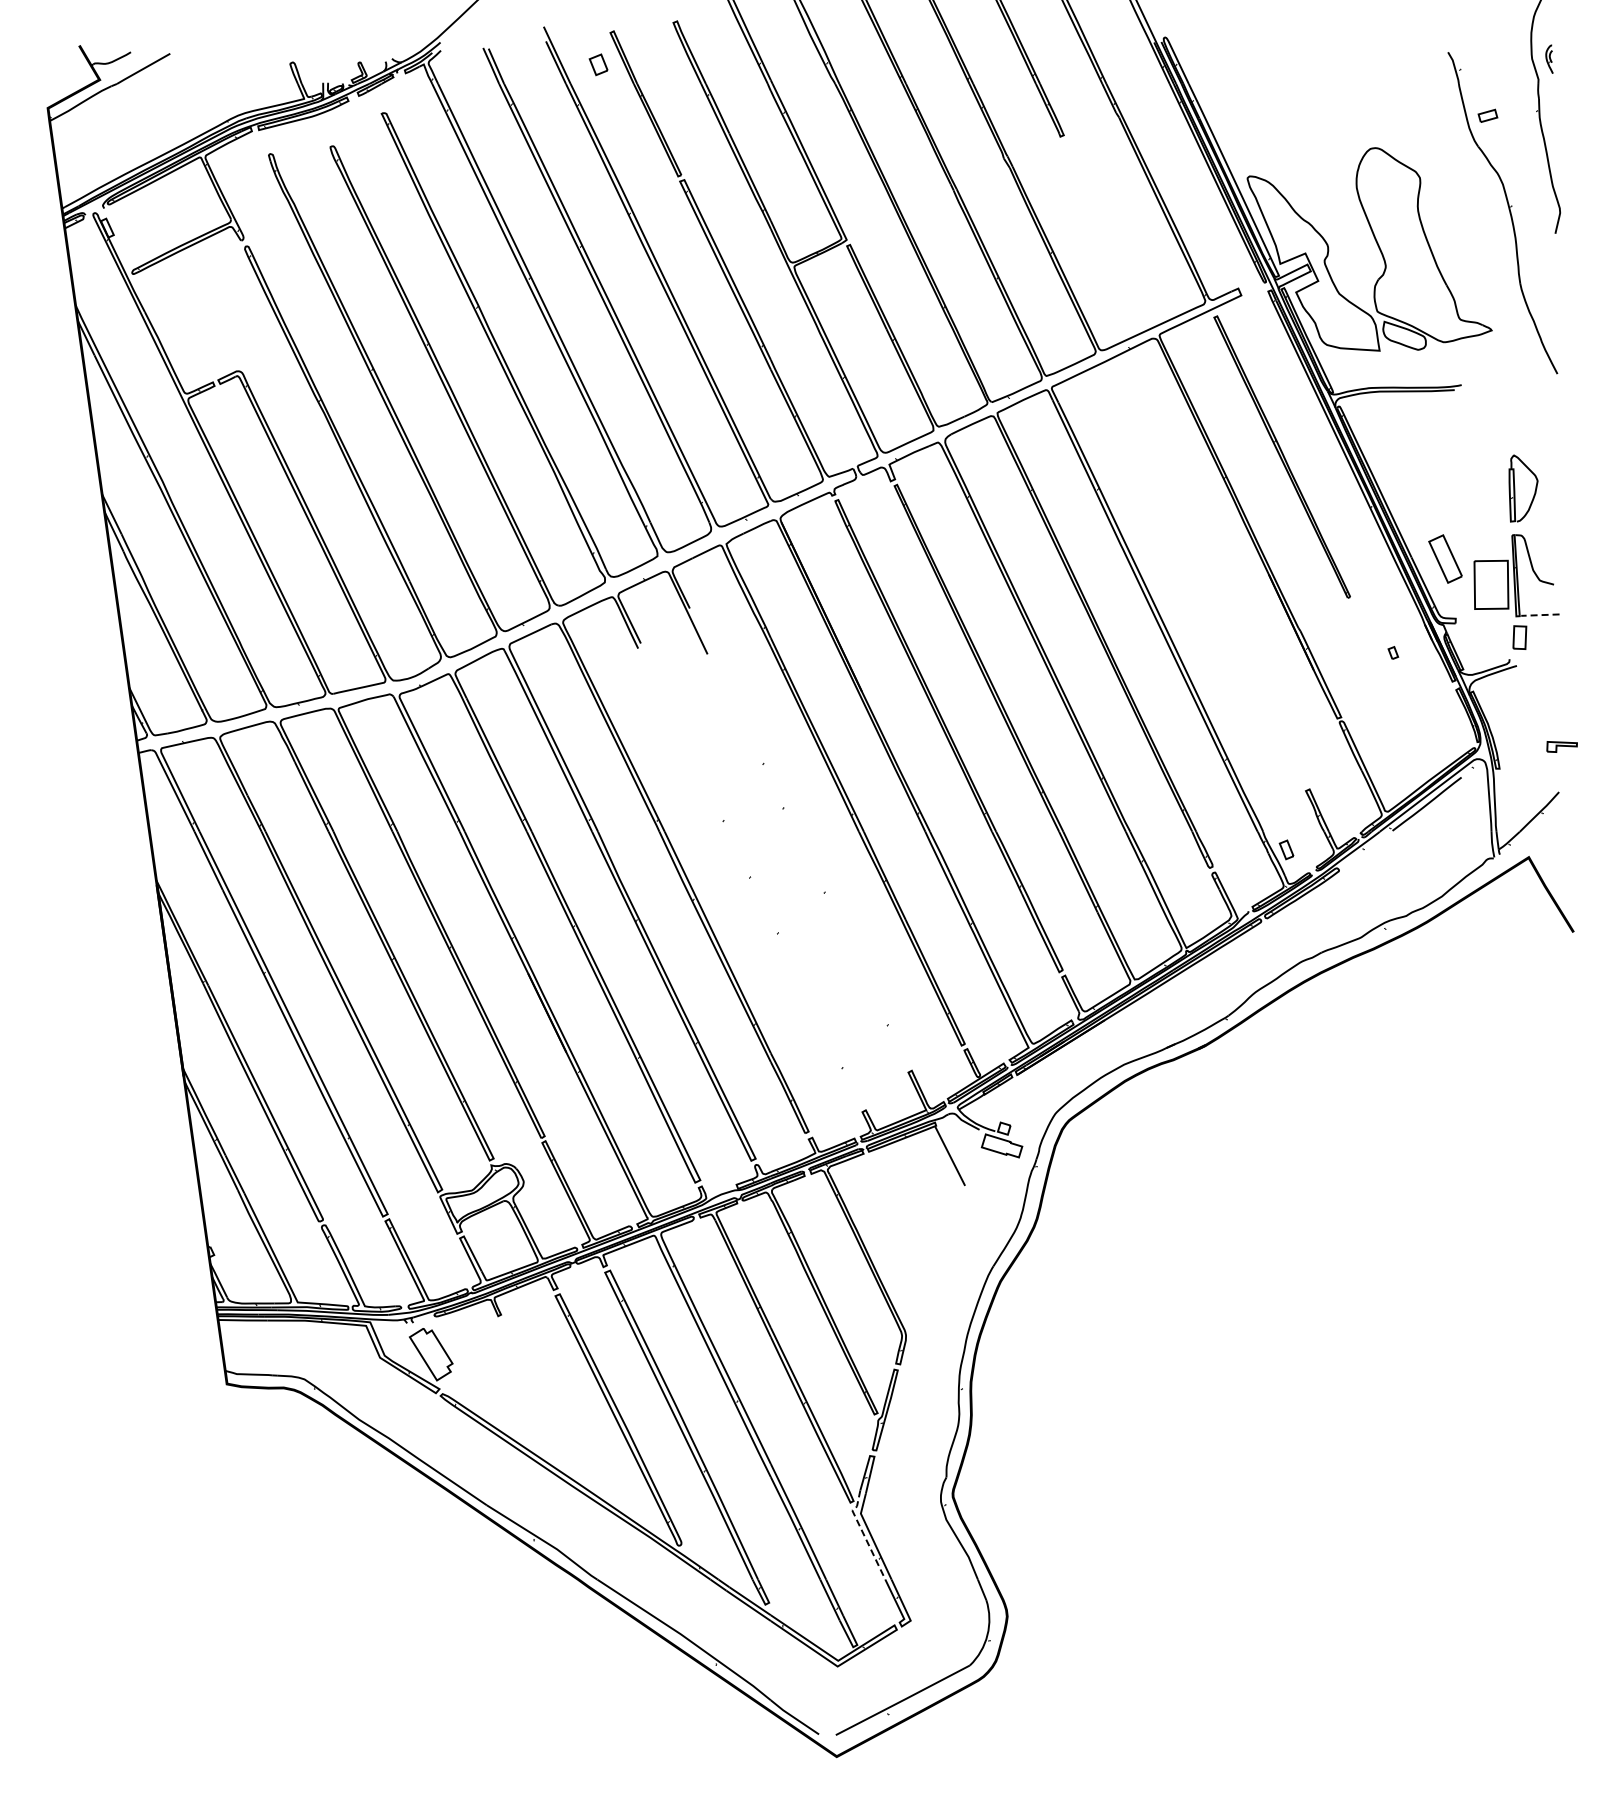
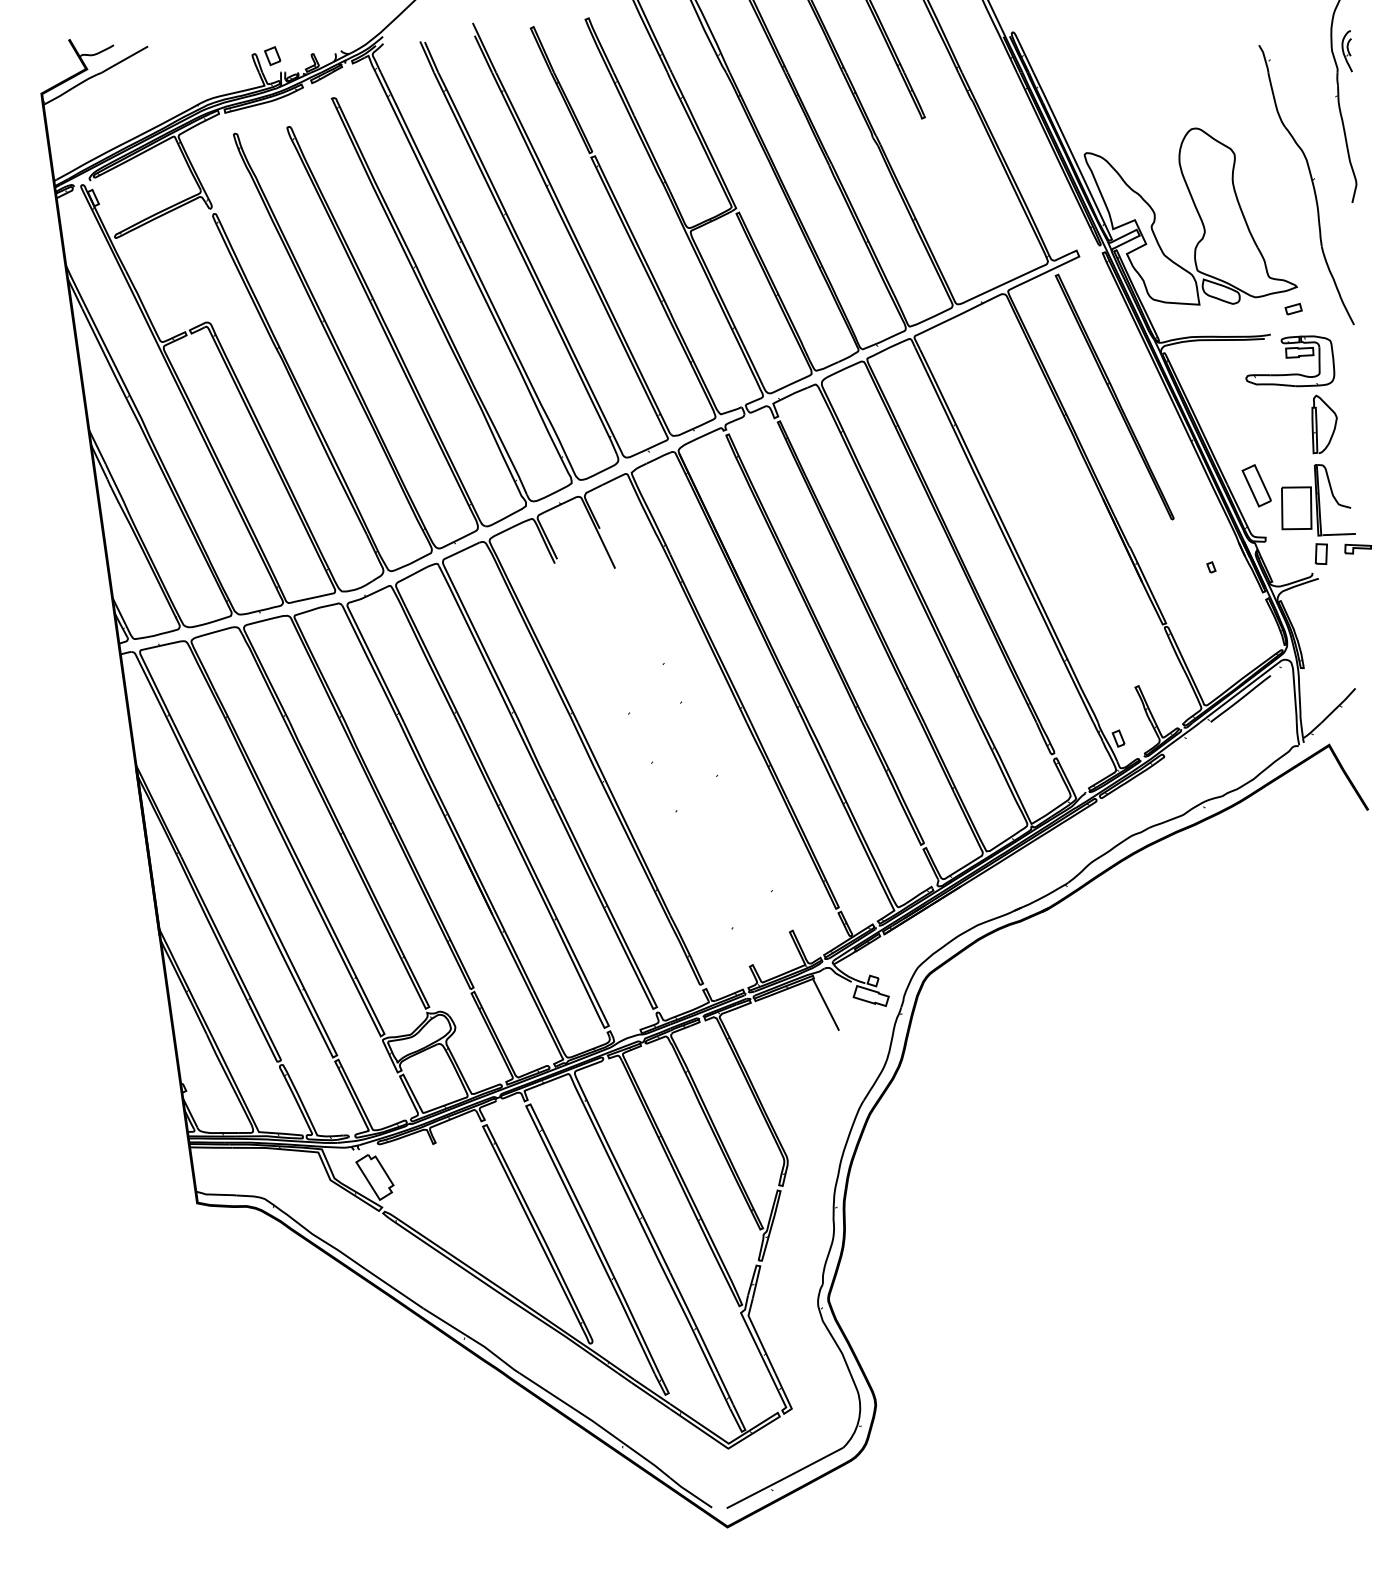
part: (1549, 59) -> (1347, 51), size x1.67
part: (598, 64) -> (272, 55), moved
part: (1487, 115) -> (1293, 308), moved
part: (1483, 415) -> (1289, 360), added
line: (1539, 615) -> (1338, 534), dashed -> solid
part: (1561, 746) -> (1357, 548), moved
line: (863, 1533) -> (750, 1332), dashed -> solid

